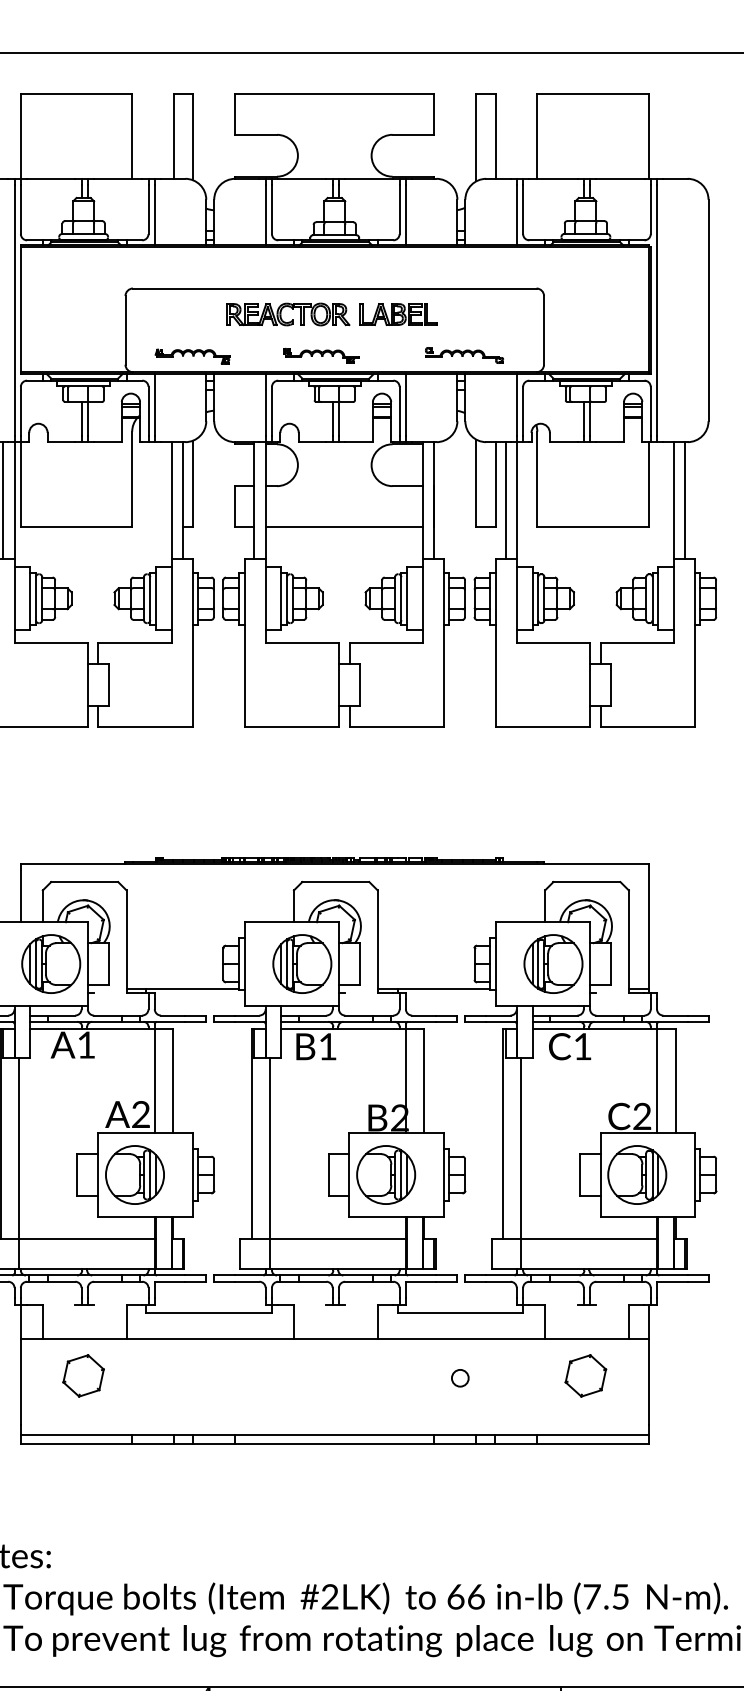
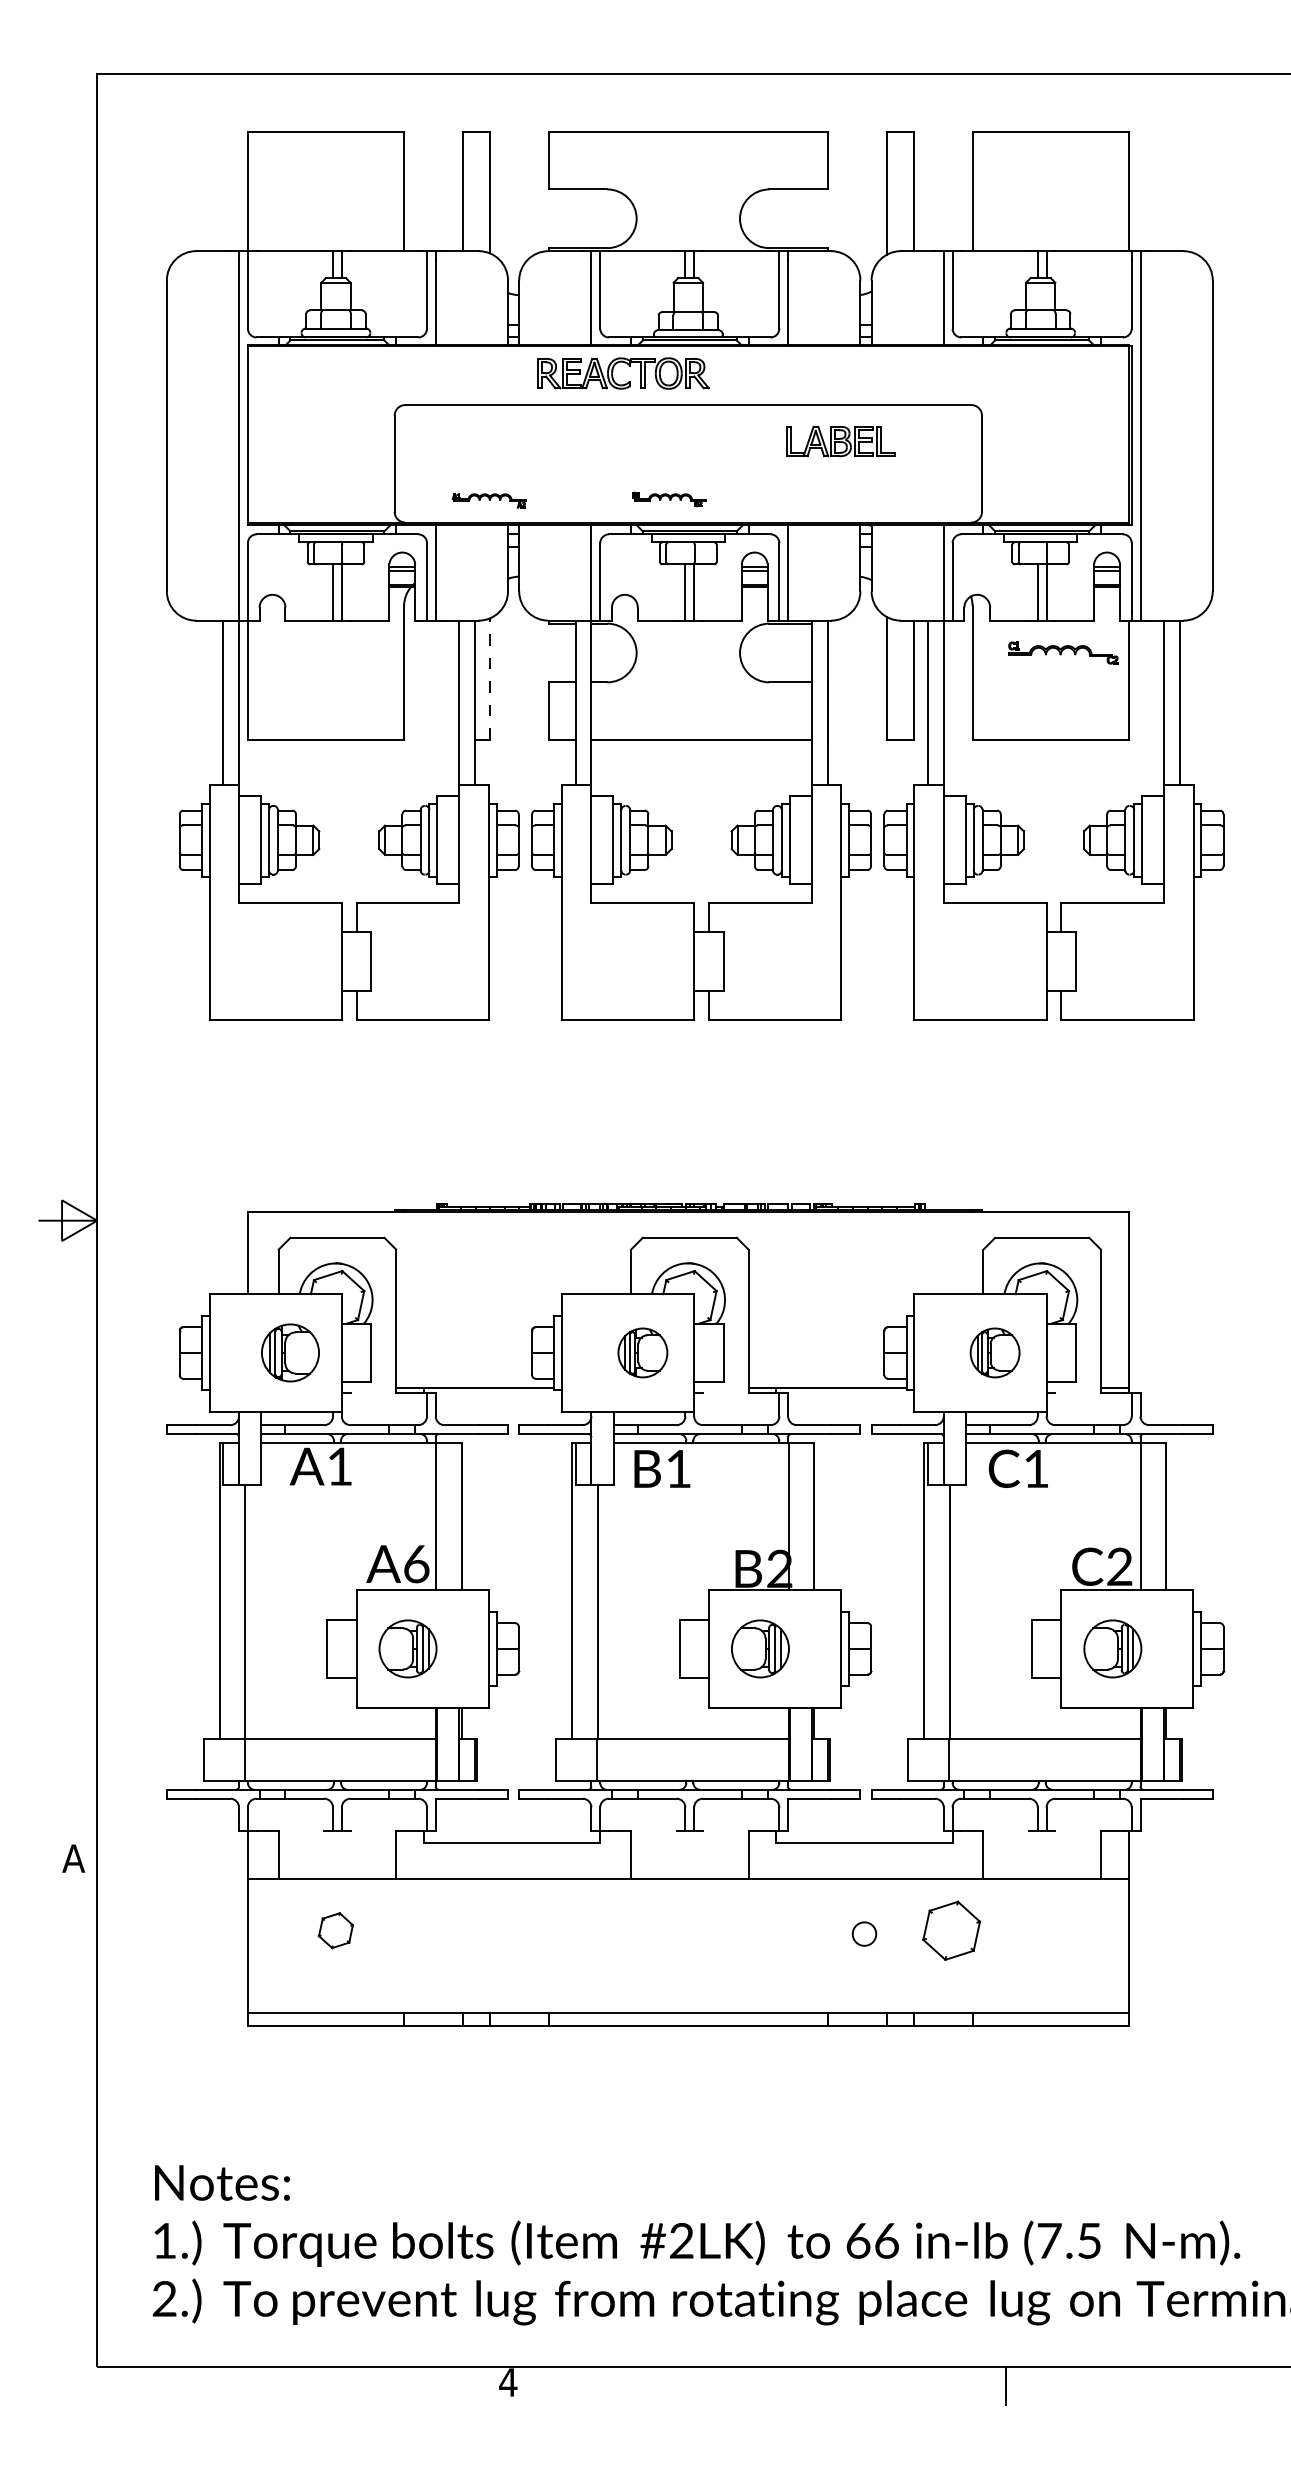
part: (292, 309) -> (629, 366), moved
part: (398, 314) -> (840, 441), moved
part: (321, 355) -> (669, 499), size x0.7
part: (464, 355) -> (1063, 652), moved
part: (193, 356) -> (489, 500), size x0.7
line: (193, 484) -> (489, 679), solid -> dashed
part: (51, 963) -> (290, 1352), size x0.7
part: (302, 963) -> (642, 1352), size x0.6
part: (552, 963) -> (994, 1352), size x0.6
text: (141, 1114) -> (416, 1564), A2 -> A6
part: (134, 1174) -> (407, 1648), size x0.7
part: (386, 1174) -> (760, 1648), size x0.7
part: (637, 1174) -> (1112, 1648), size x0.7
part: (83, 1375) -> (335, 1930), size x0.6
part: (585, 1375) -> (951, 1930), moved

